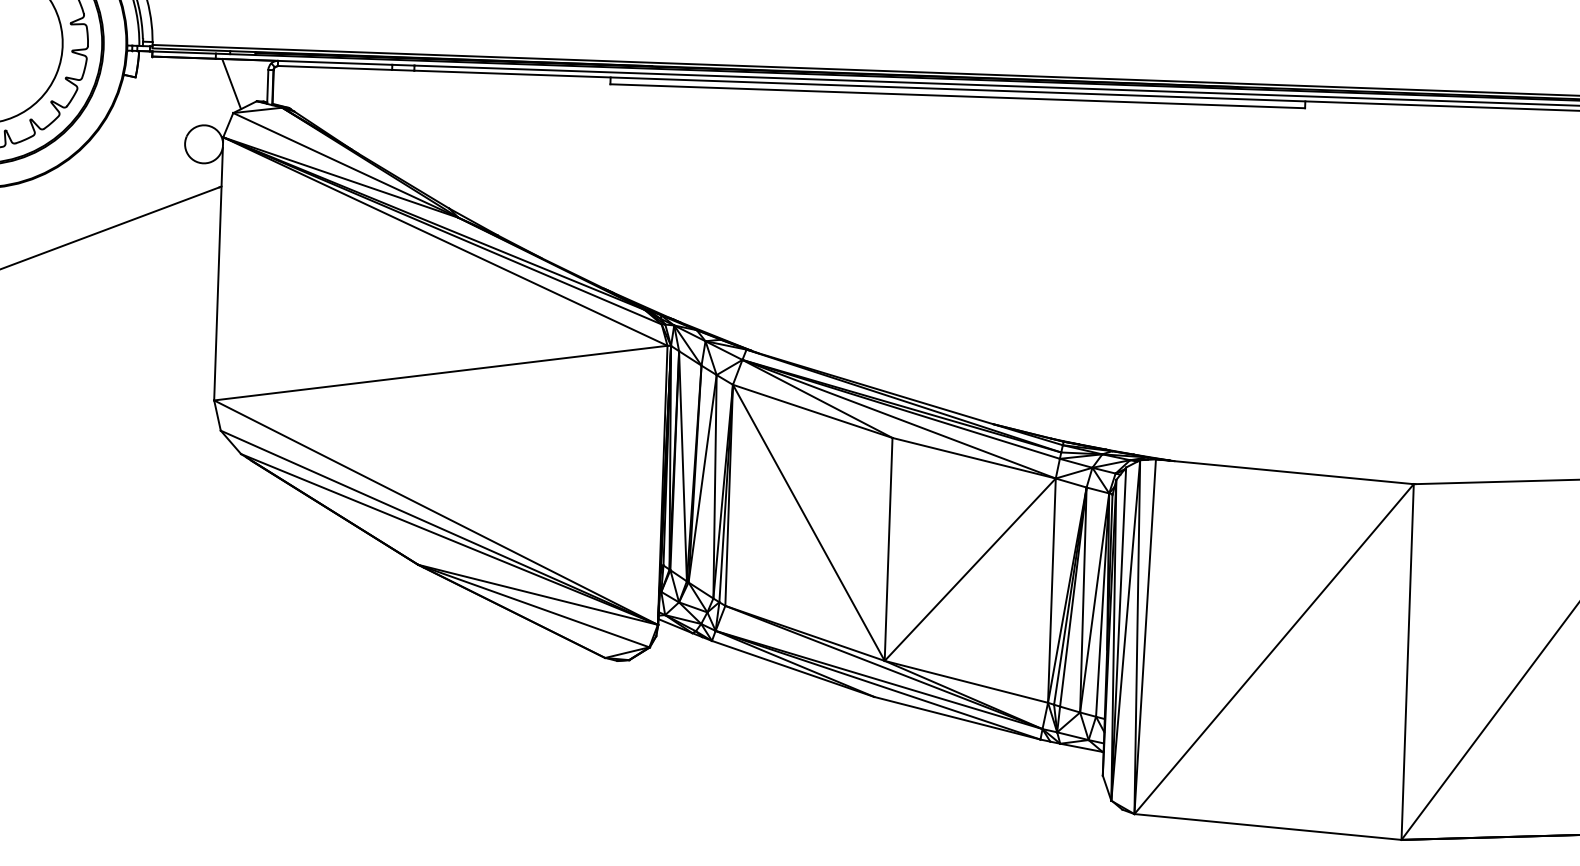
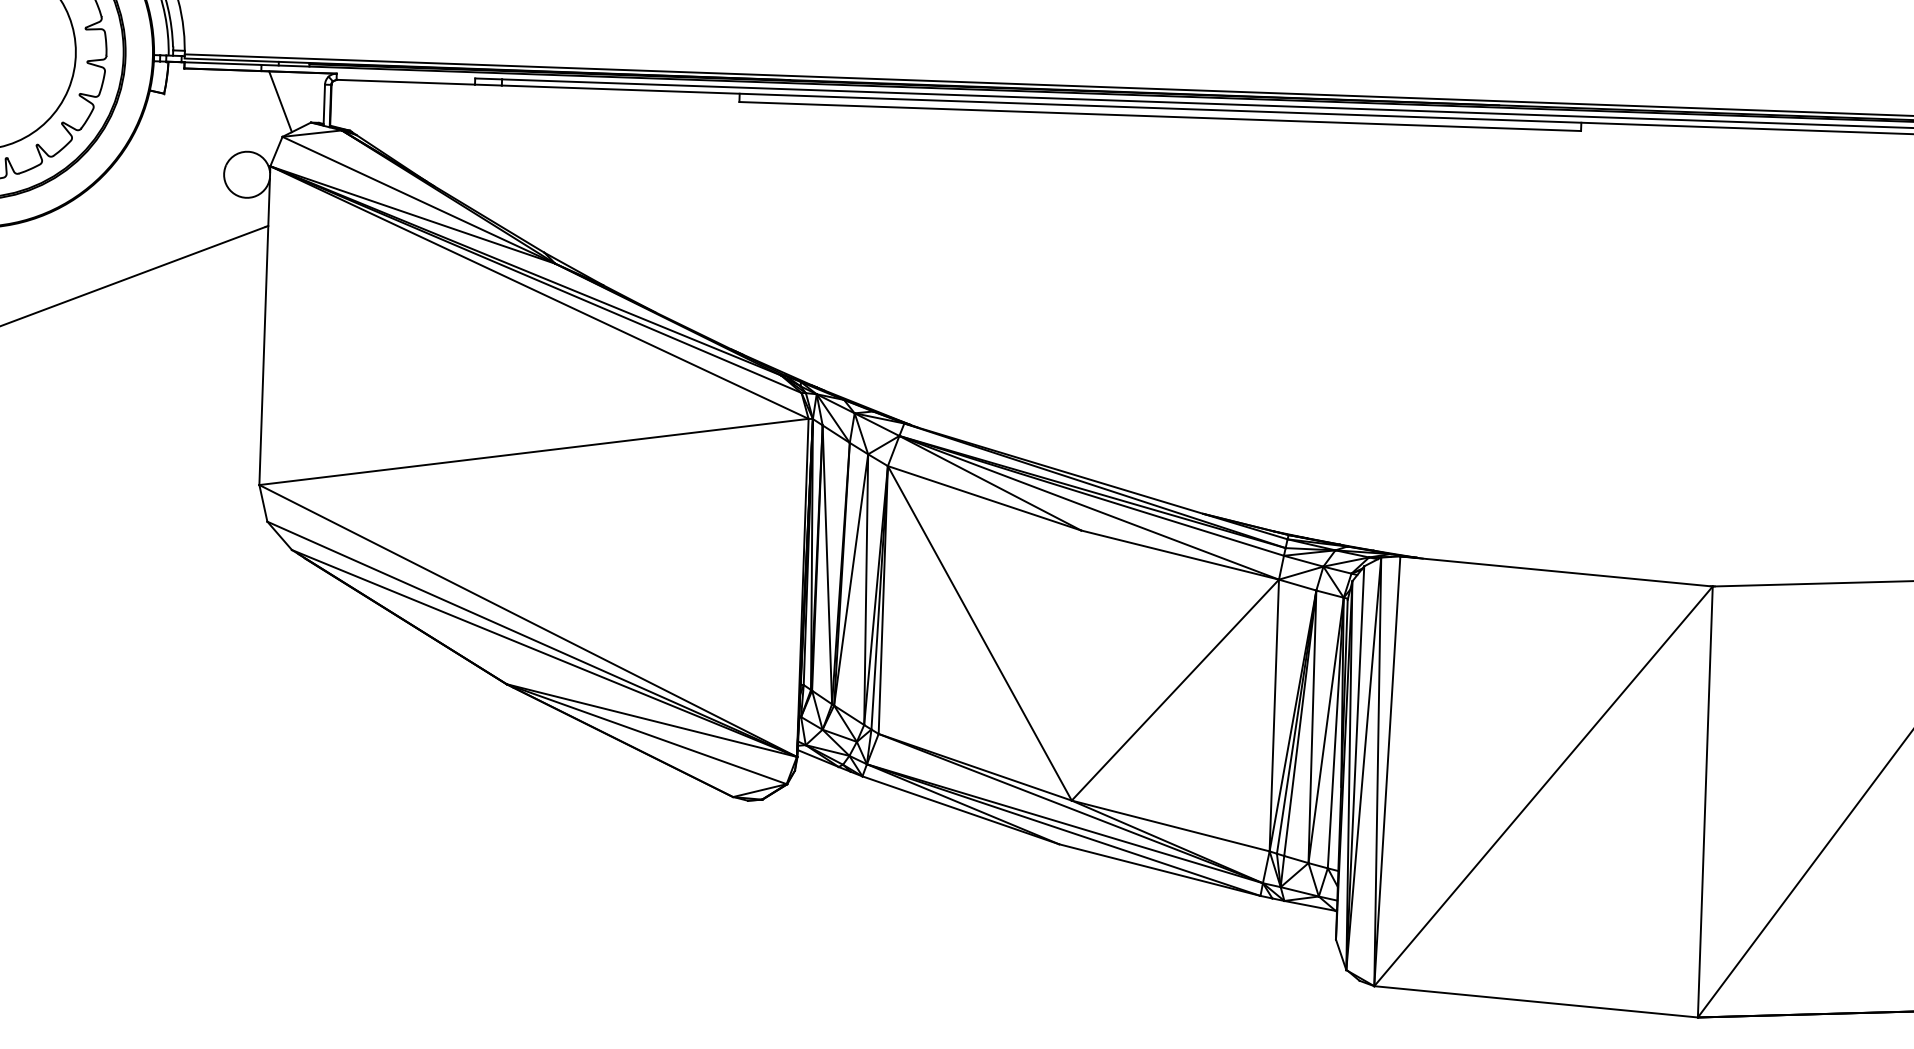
line: (334, 62) -> (405, 75), removed
line: (888, 549) -> (1076, 665), removed

